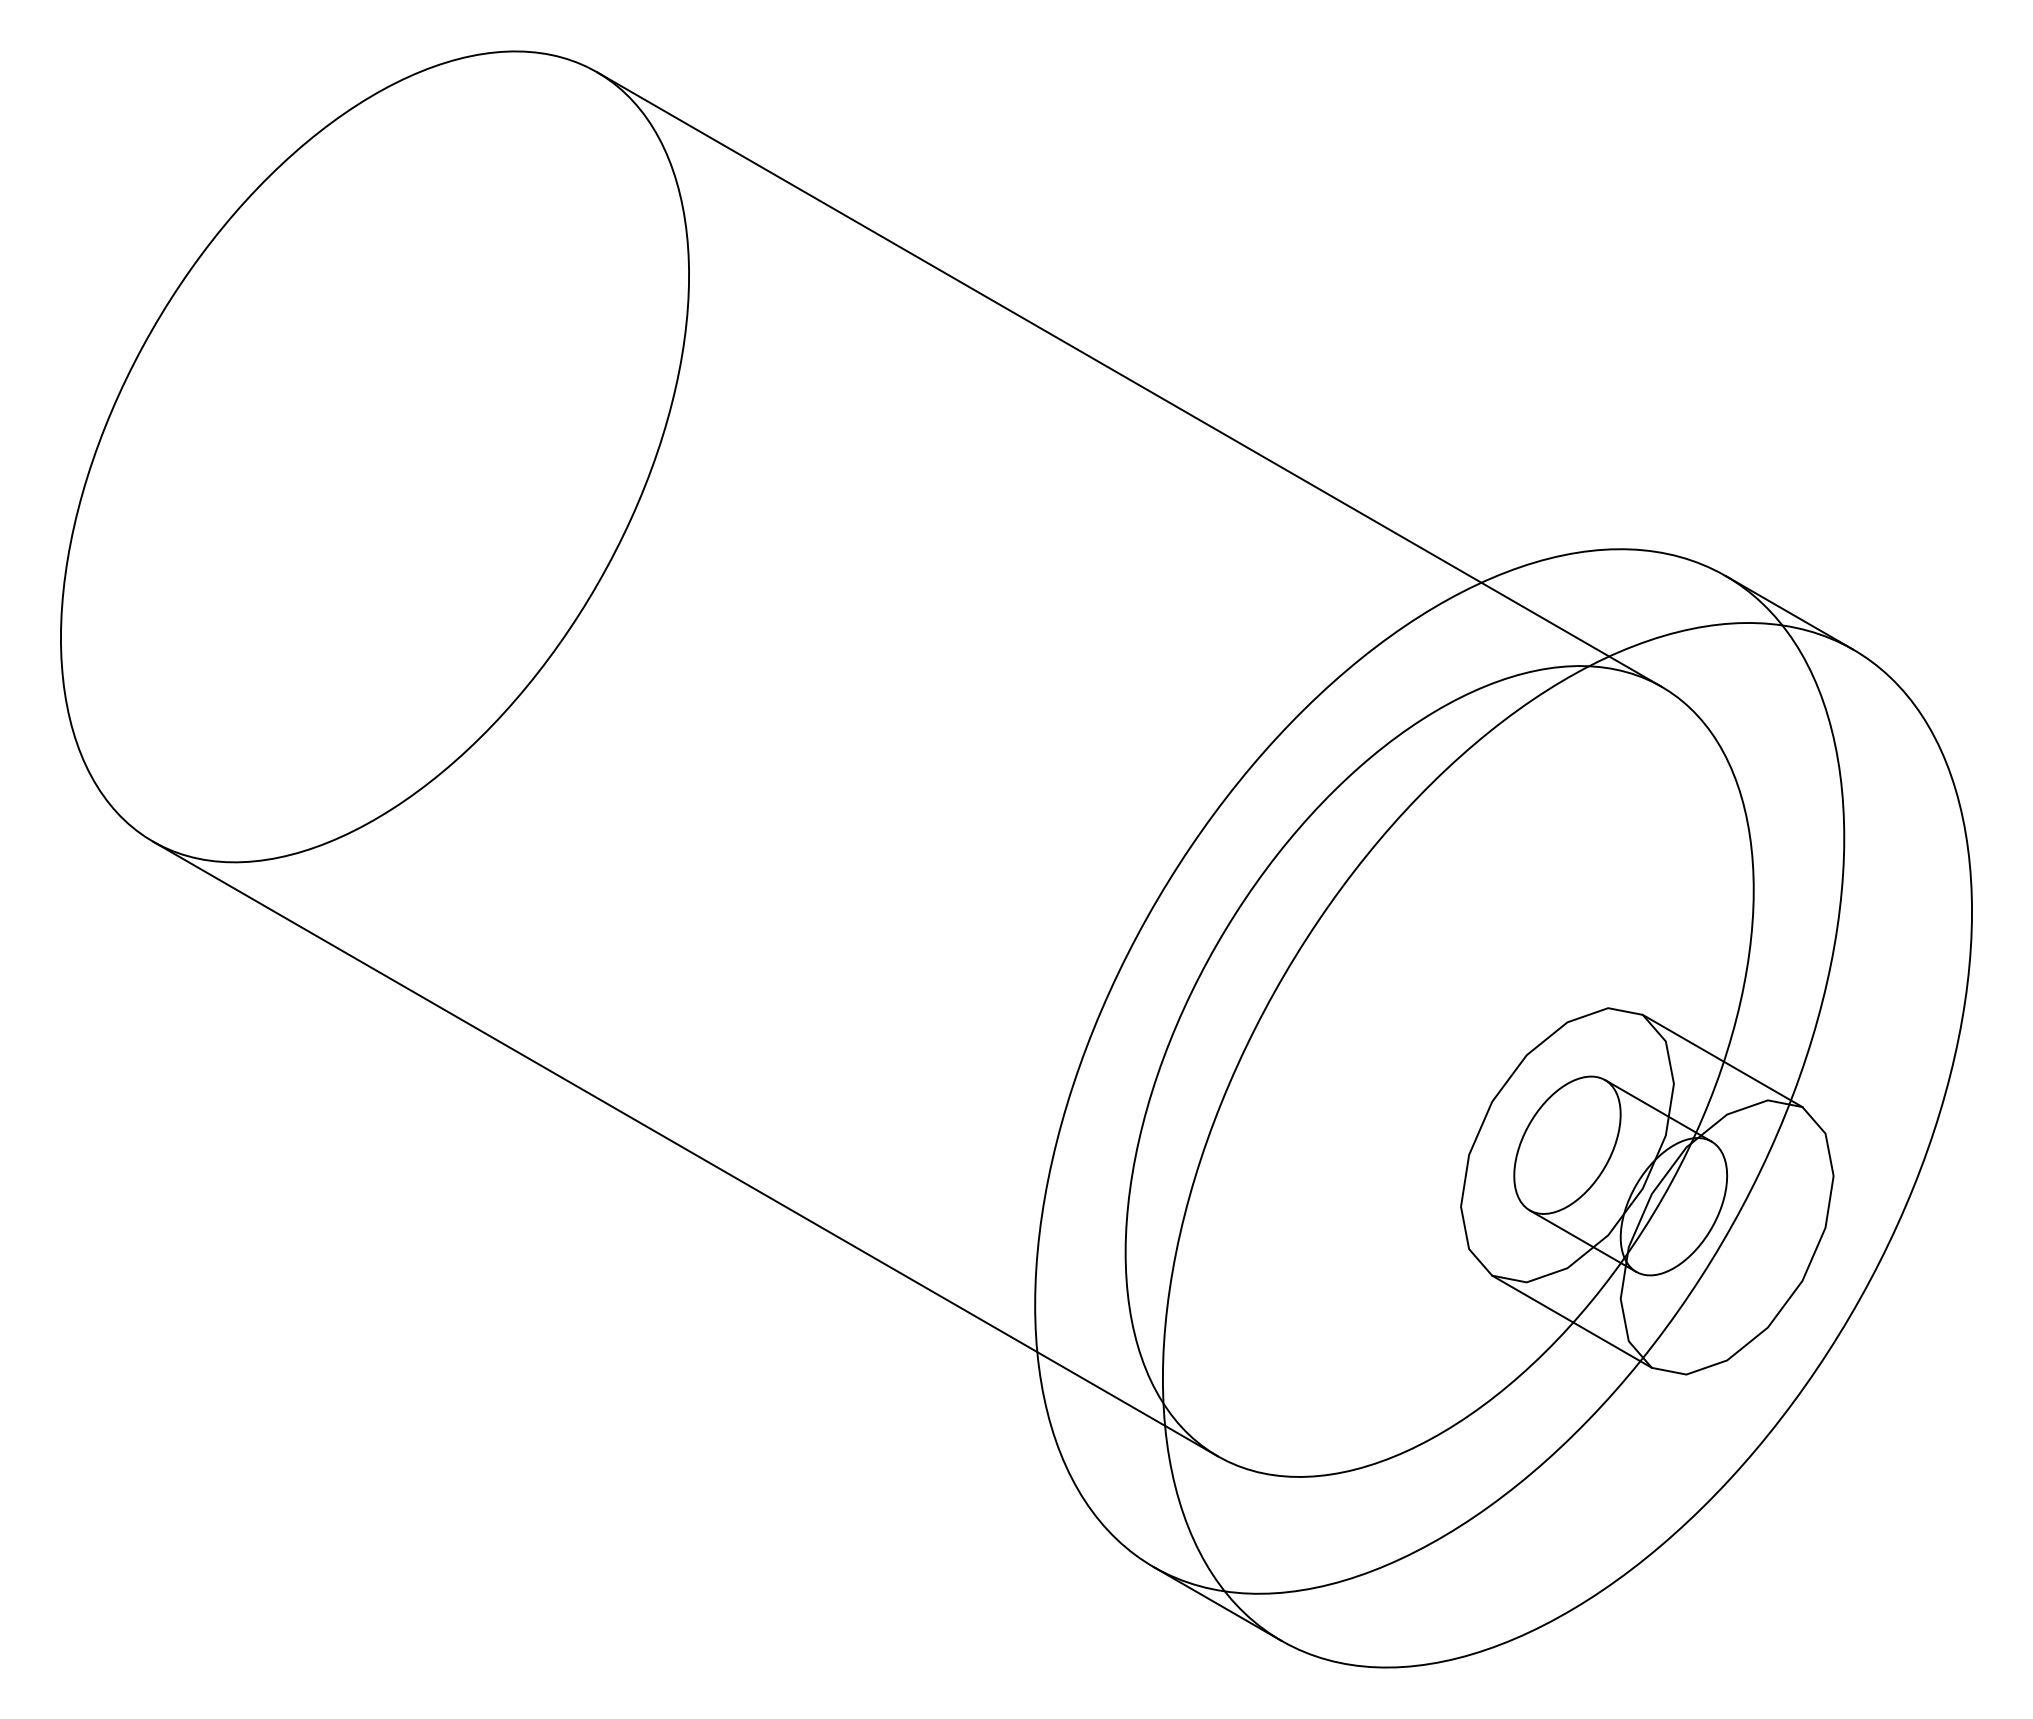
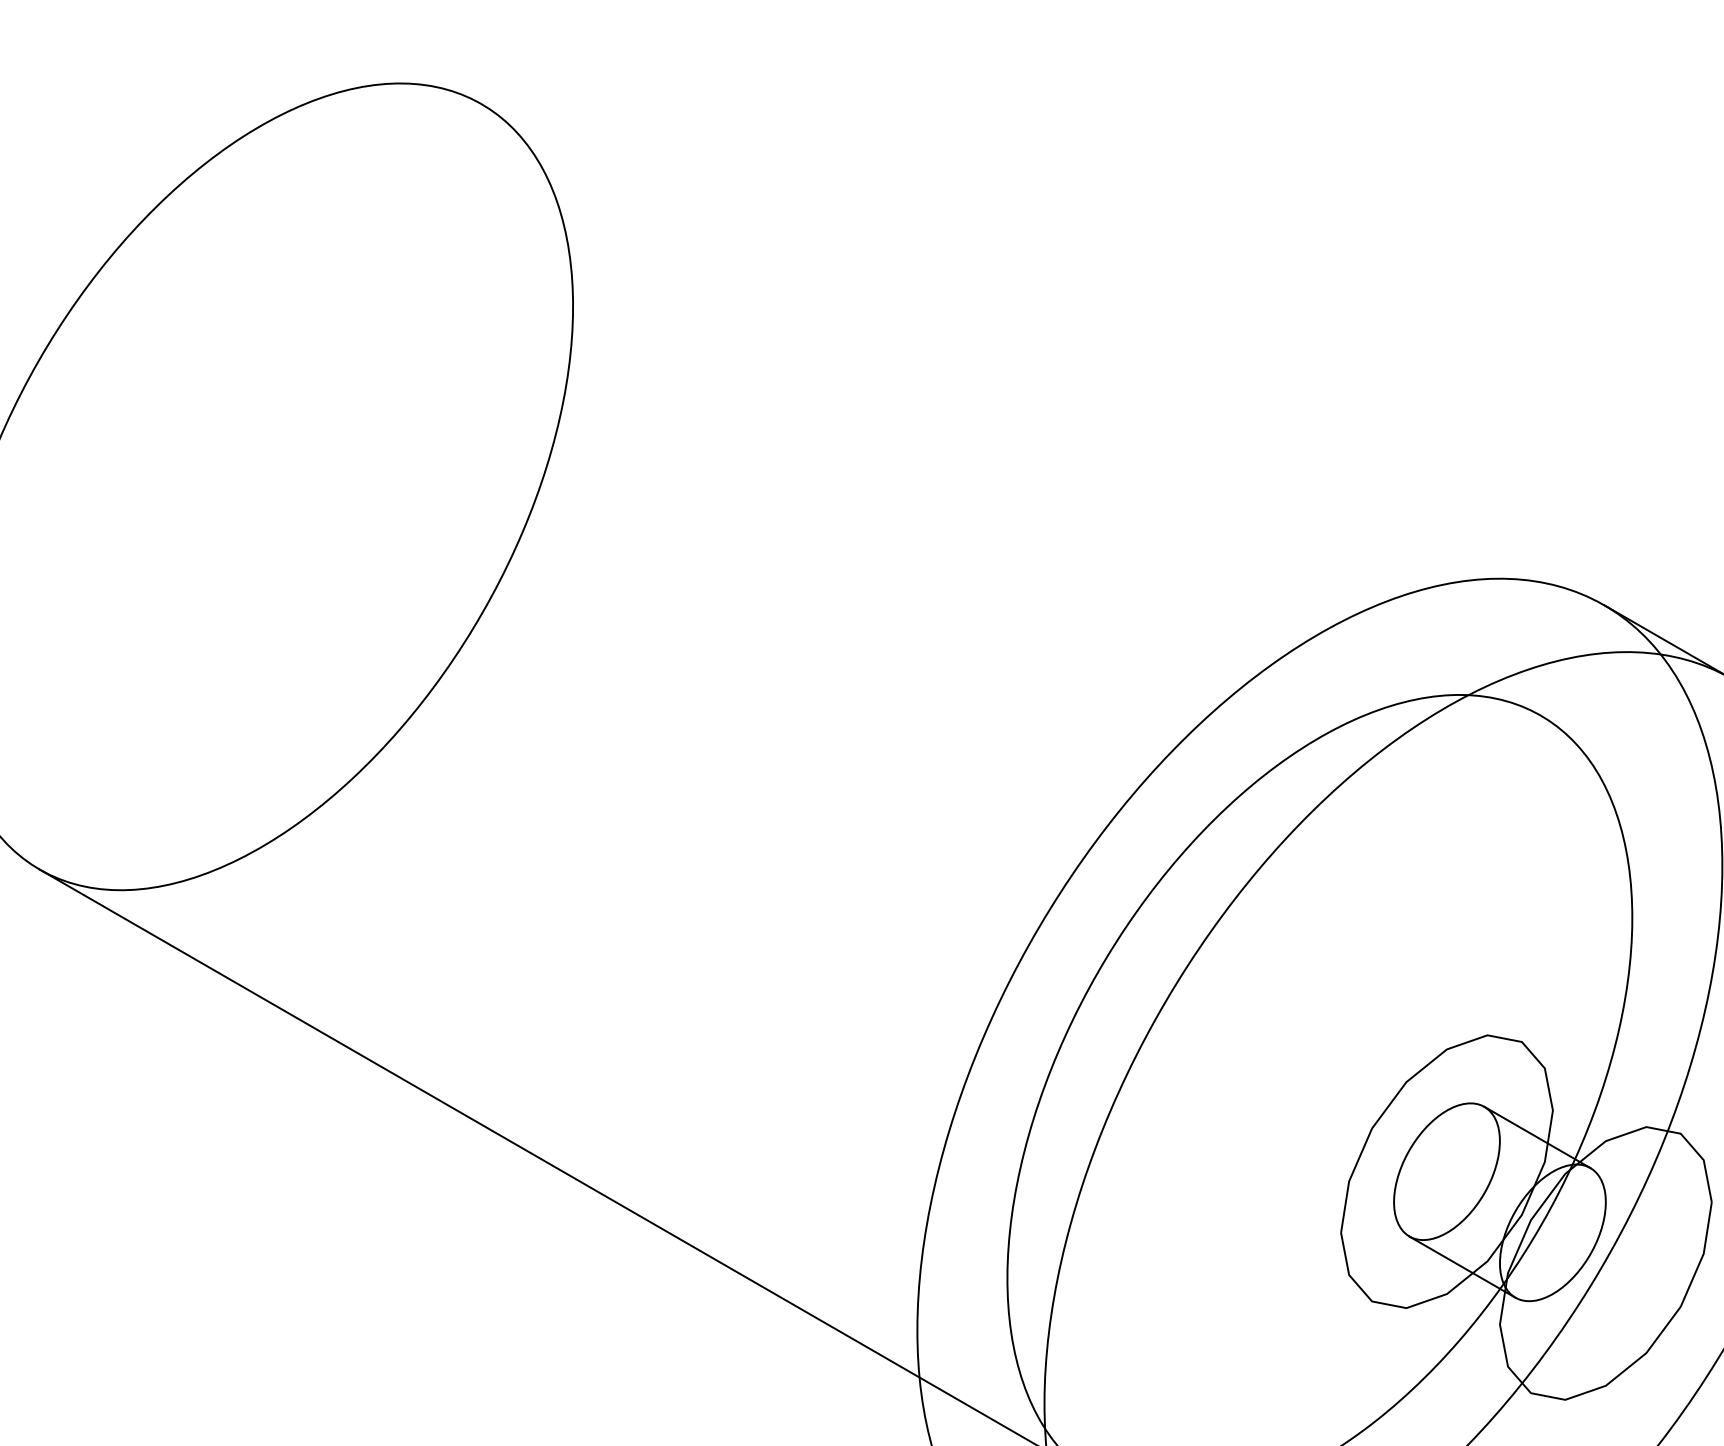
line: (1129, 379) -> (1011, 409), removed
line: (1722, 1060) -> (1601, 1087), removed
line: (1571, 1321) -> (1451, 1347), removed

